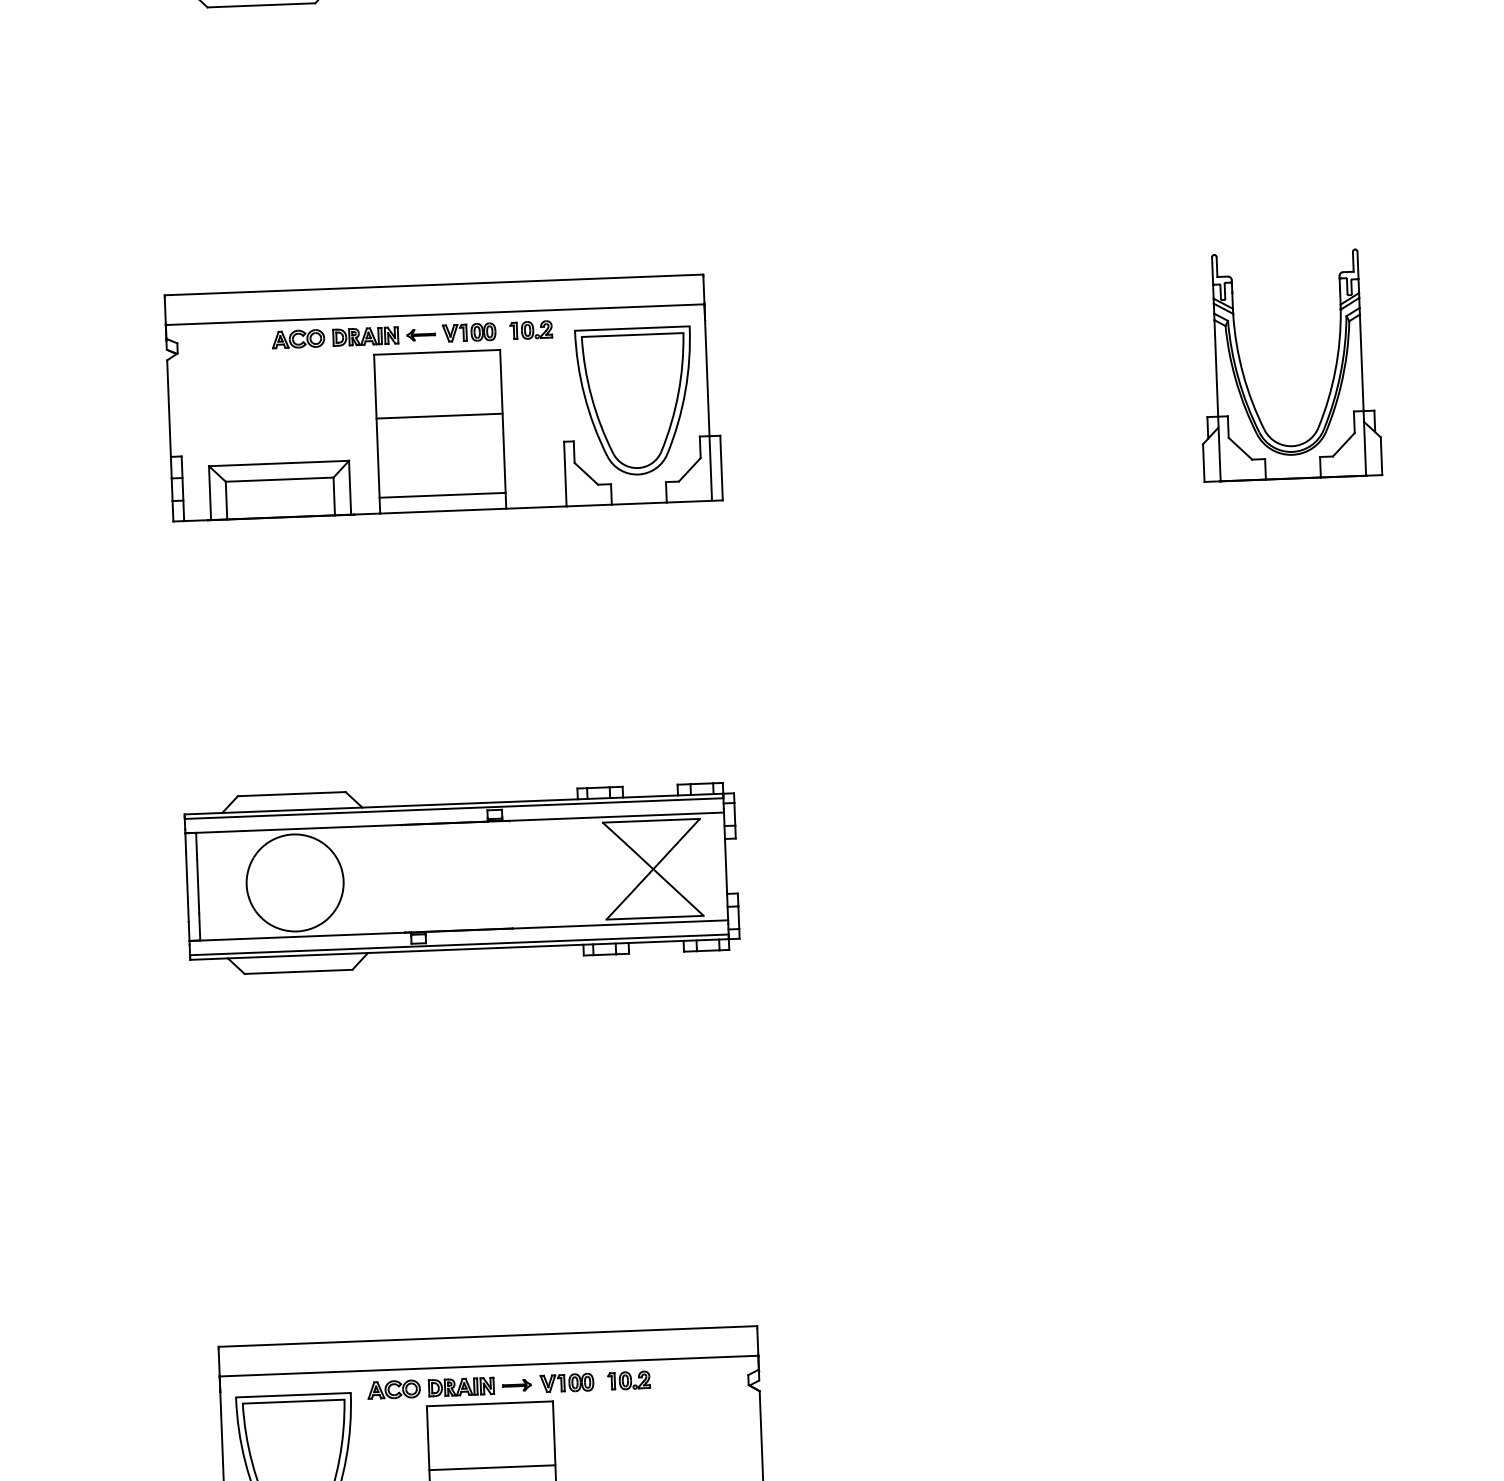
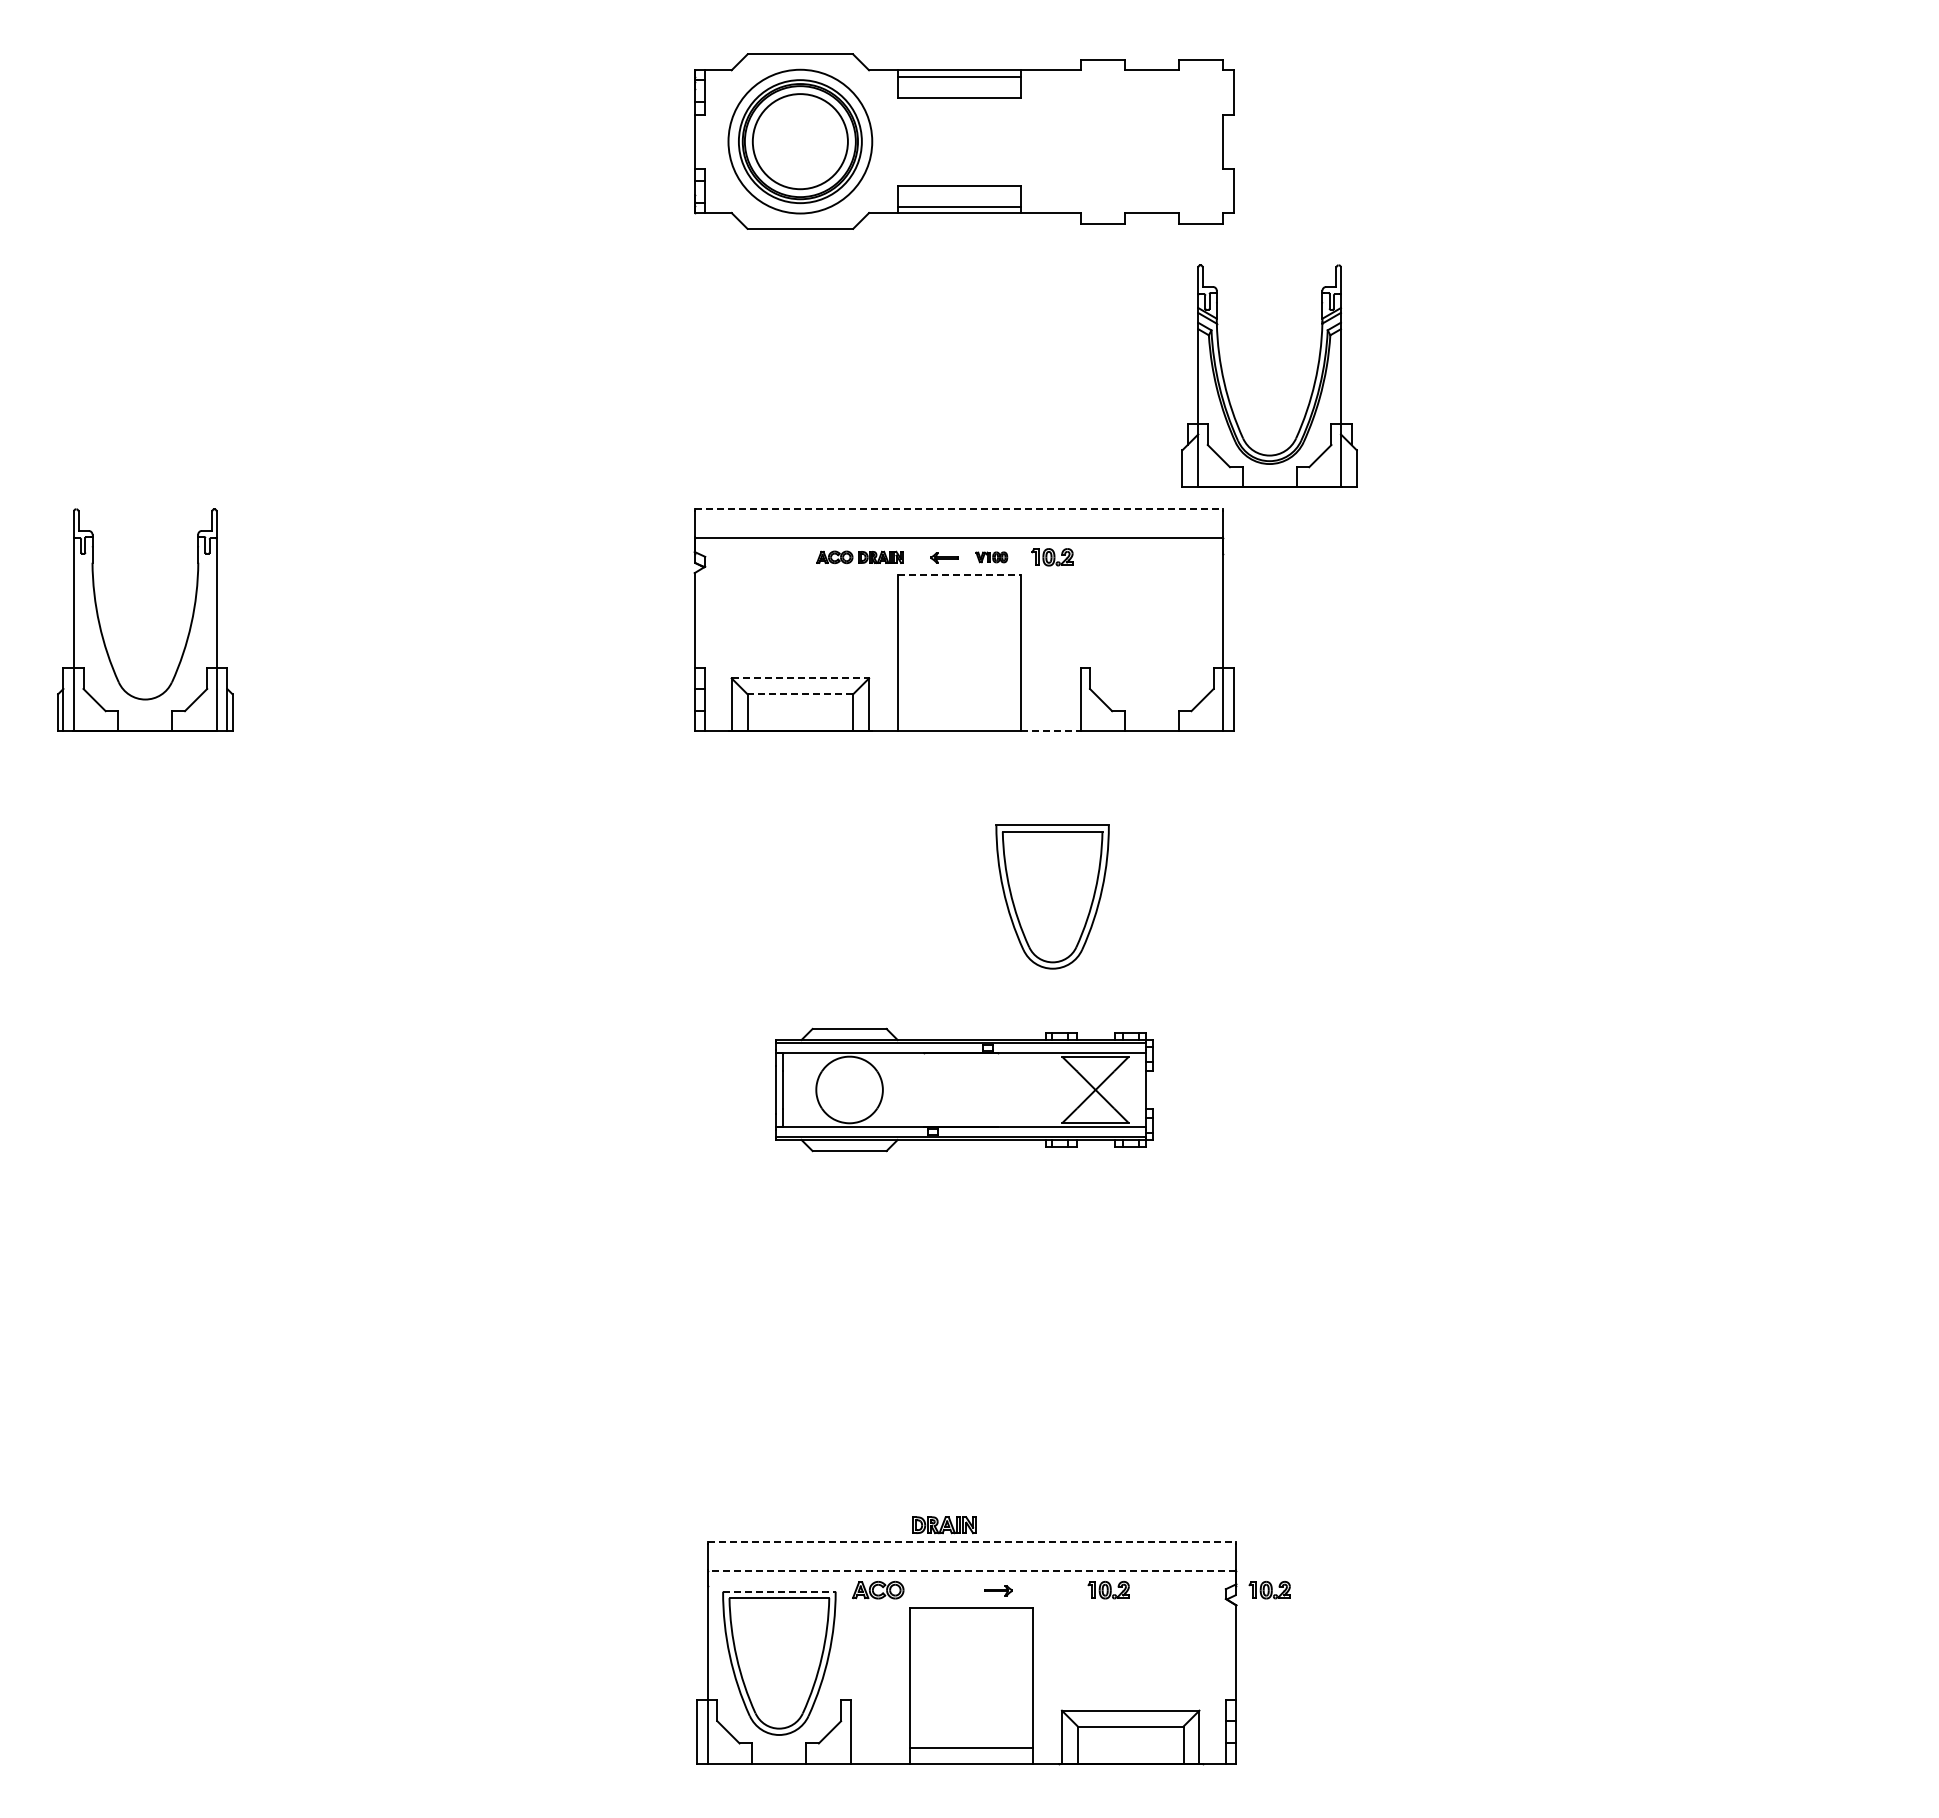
line: (434, 285) -> (959, 509), solid -> dashed
part: (469, 332) -> (991, 557), size x0.6
part: (334, 337) -> (859, 557), size x0.7
line: (437, 352) -> (959, 575), solid -> dashed
part: (1245, 377) -> (1226, 386), moved
part: (635, 400) -> (1052, 896), moved
line: (439, 416) -> (959, 638), removed
line: (279, 463) -> (800, 678), solid -> dashed
line: (279, 479) -> (800, 694), solid -> dashed
line: (442, 495) -> (959, 715), removed
line: (536, 507) -> (1050, 731), solid -> dashed
part: (462, 876) -> (964, 1089), size x0.7
line: (488, 1336) -> (972, 1541), solid -> dashed
line: (488, 1365) -> (971, 1570), solid -> dashed
part: (792, 1374) -> (1269, 1590), added
part: (566, 1383) -> (1047, 1590), removed
part: (461, 1387) -> (944, 1525), moved
line: (293, 1394) -> (779, 1591), solid -> dashed
line: (492, 1467) -> (971, 1670), removed

